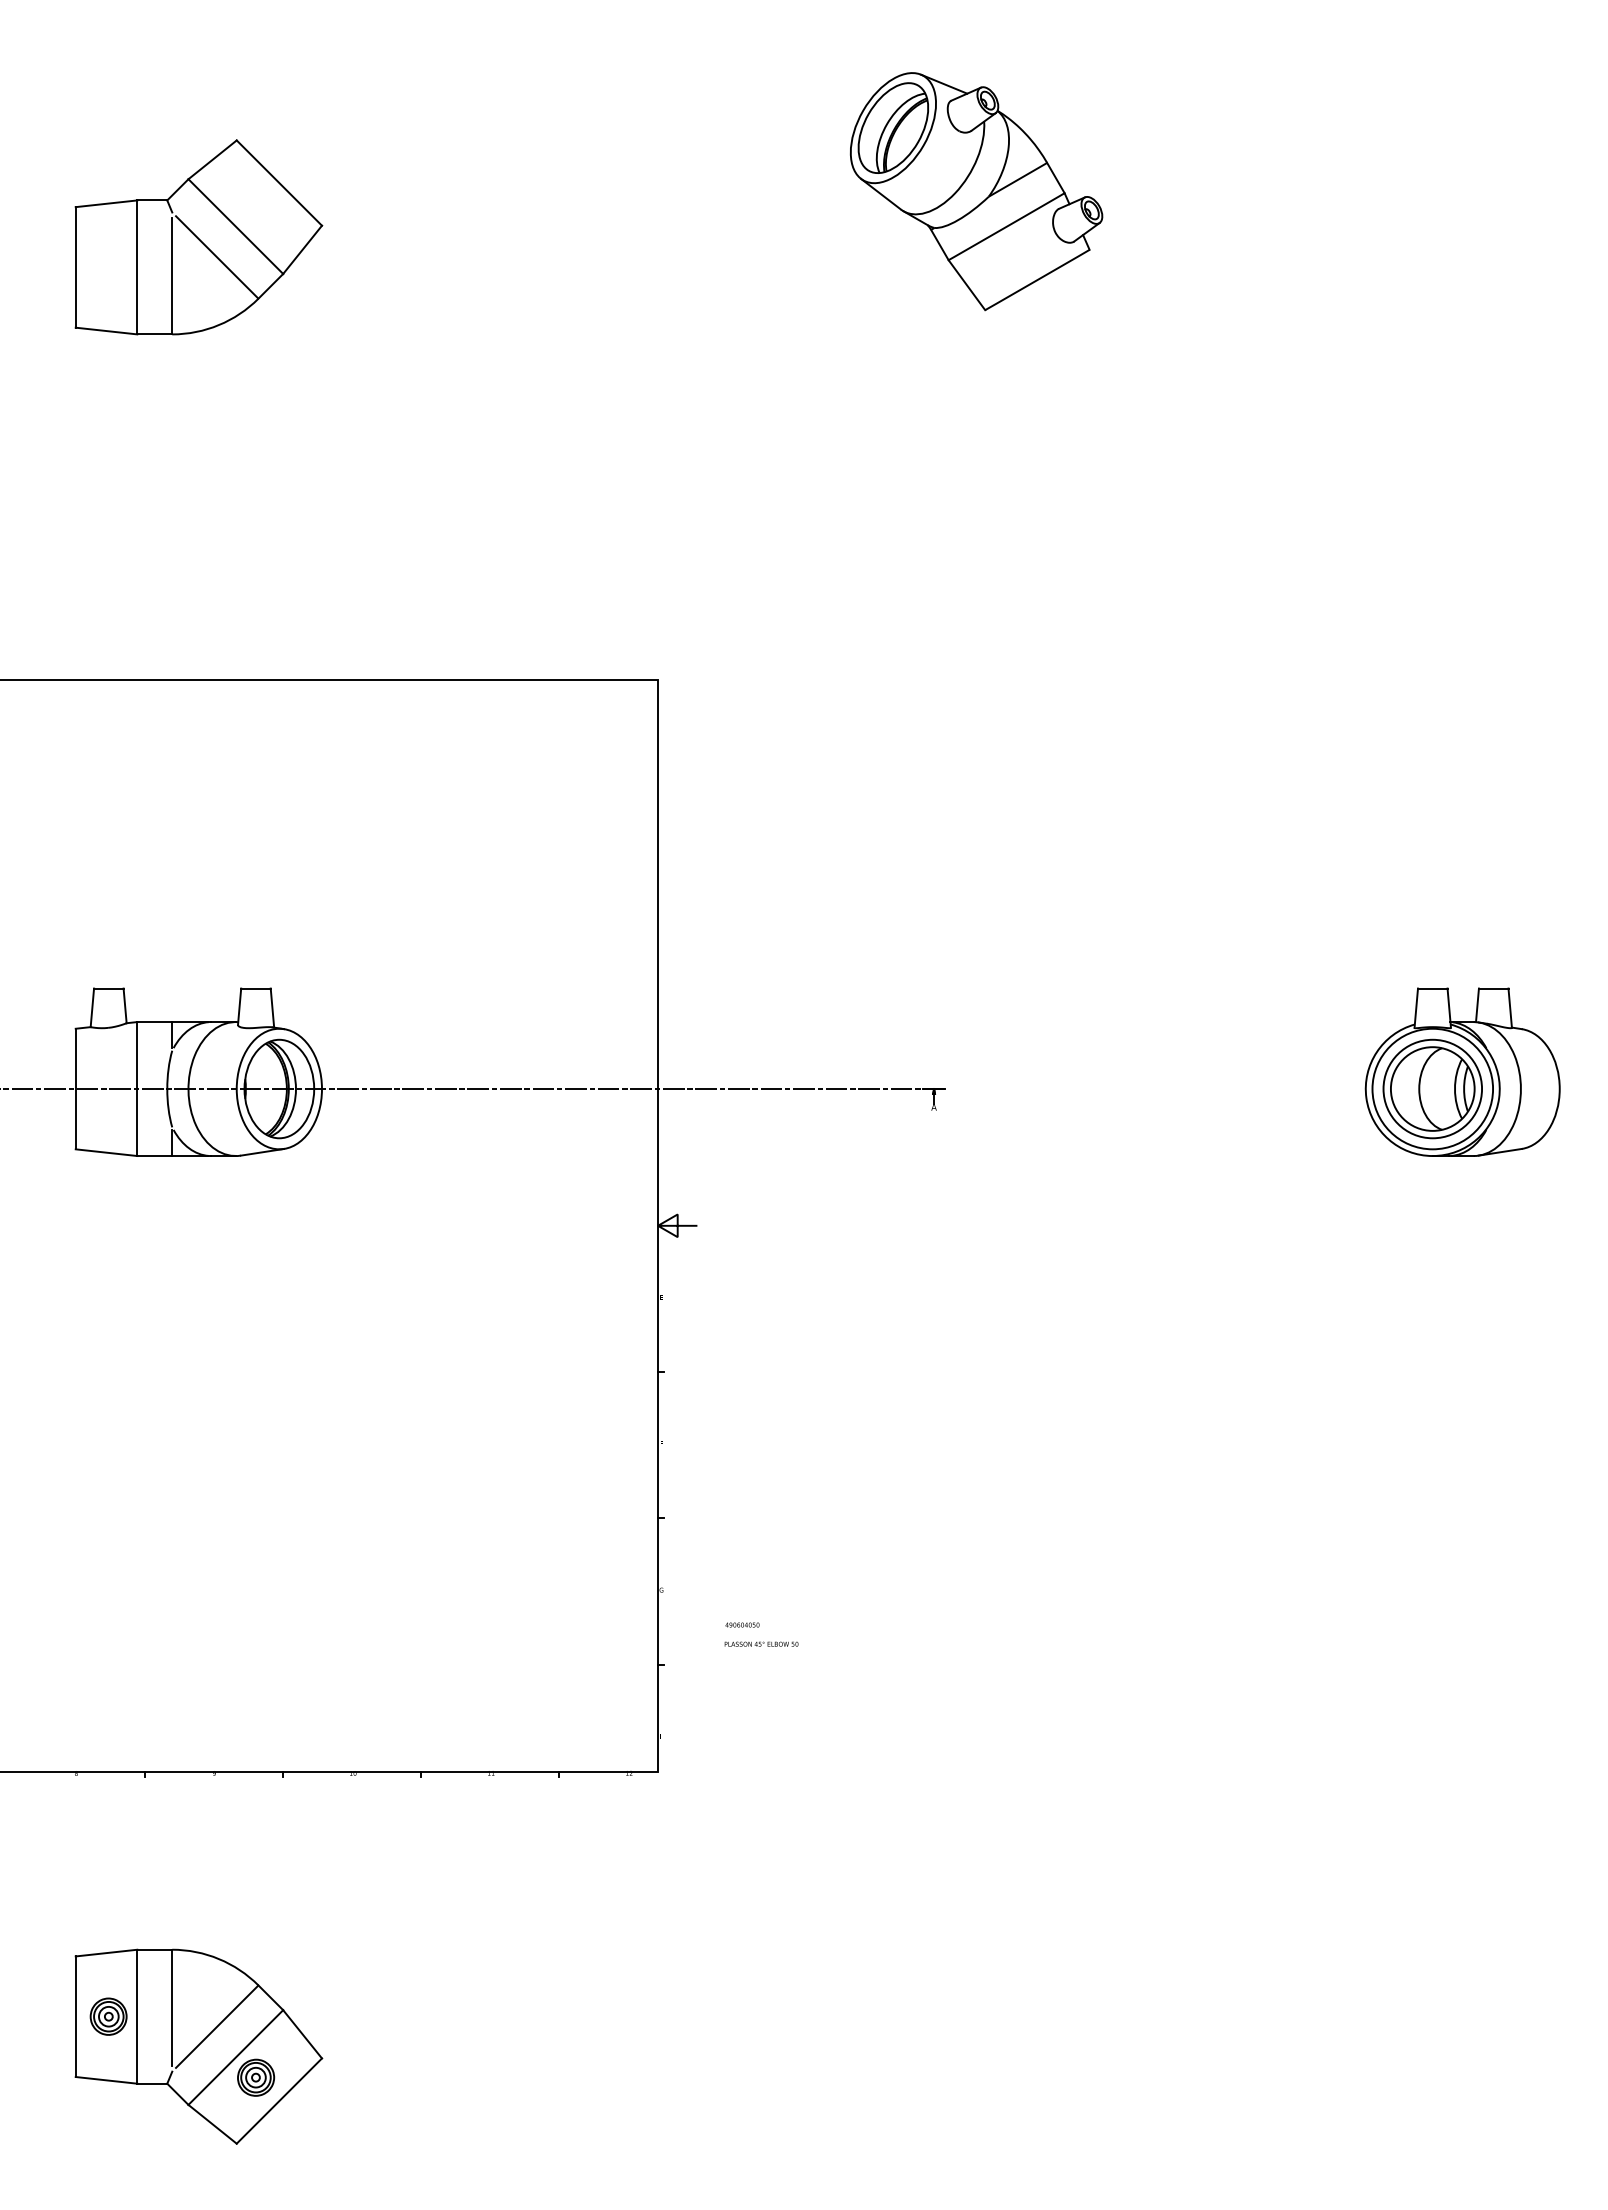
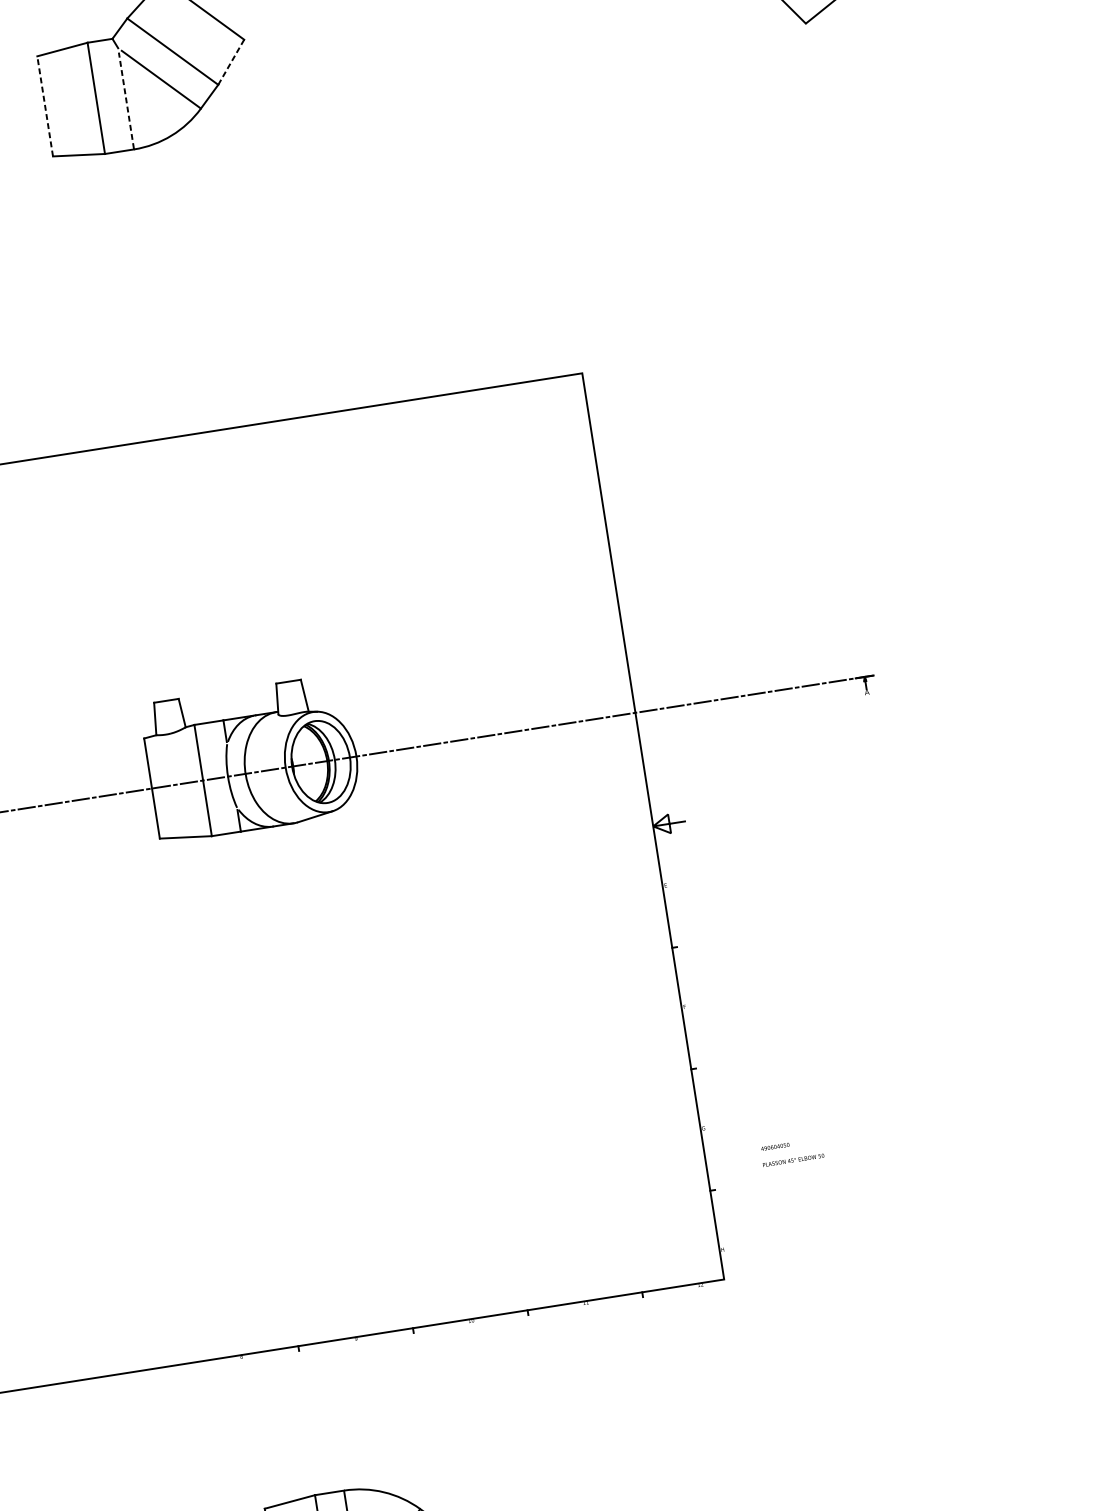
line: (302, 249) -> (231, 62), solid -> dashed
line: (75, 266) -> (44, 105), solid -> dashed
line: (172, 275) -> (126, 100), solid -> dashed

